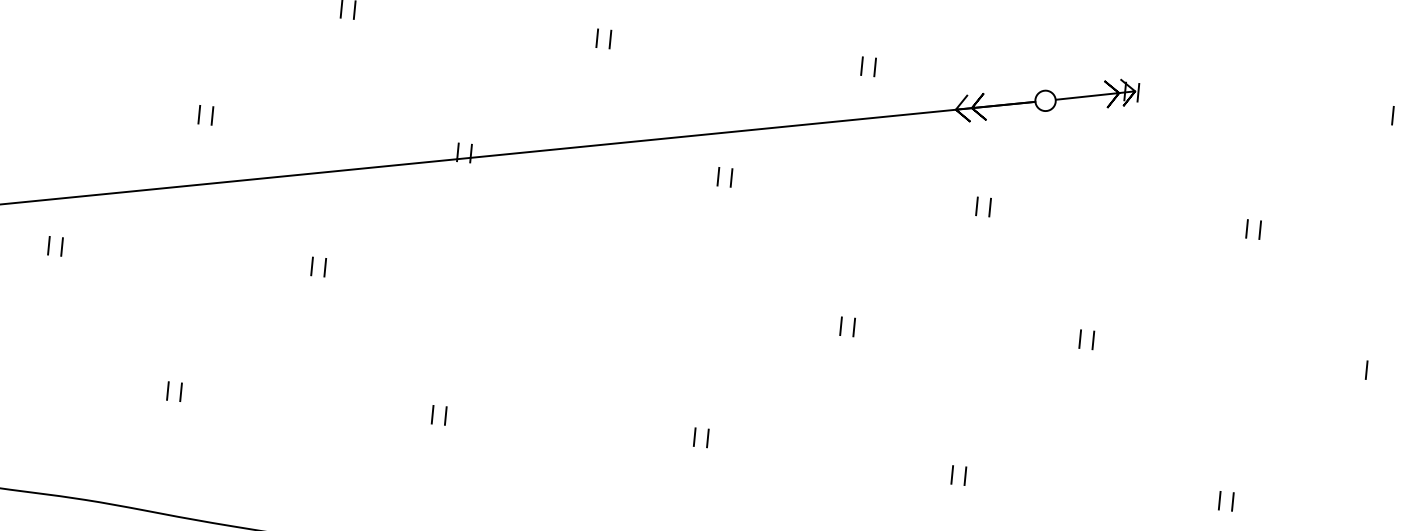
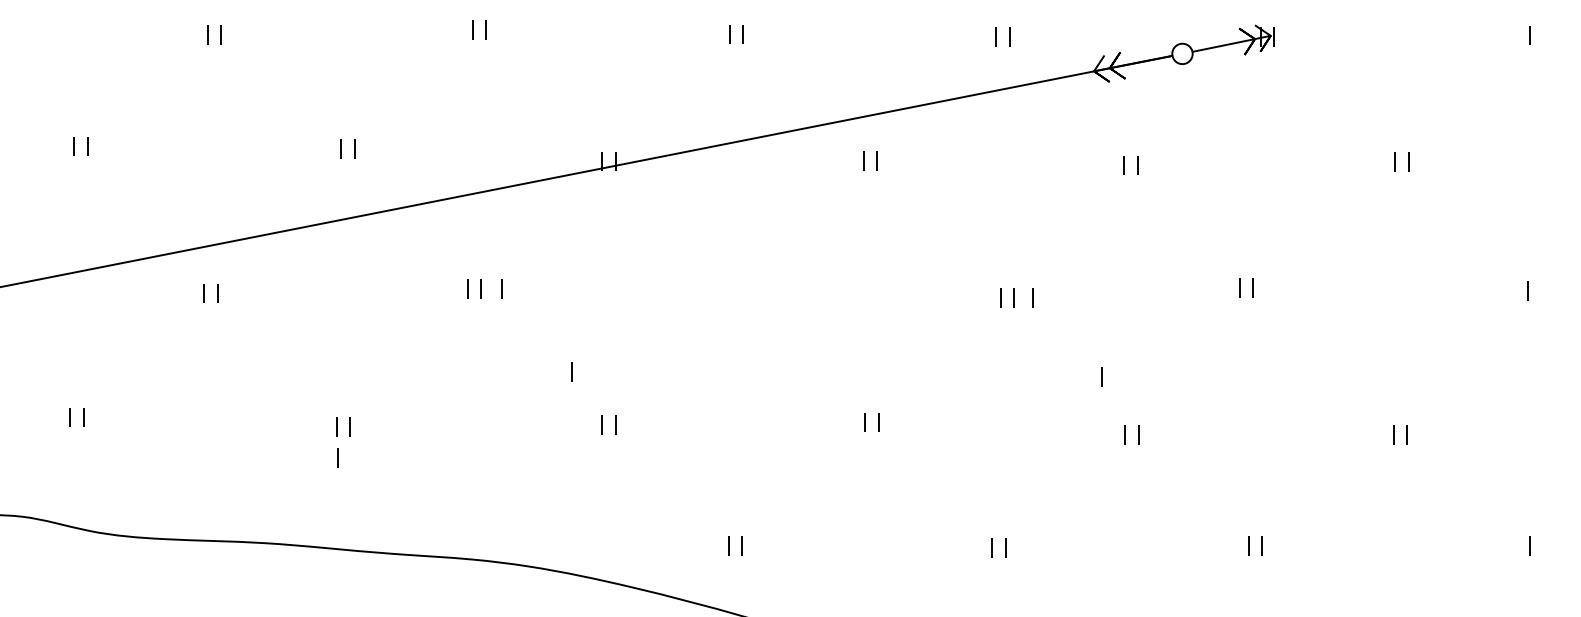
line: (345, 269) -> (501, 288), added
line: (872, 328) -> (1032, 297), added
line: (406, 358) -> (571, 371), added
line: (934, 414) -> (1101, 376), added
line: (165, 421) -> (337, 457), added

